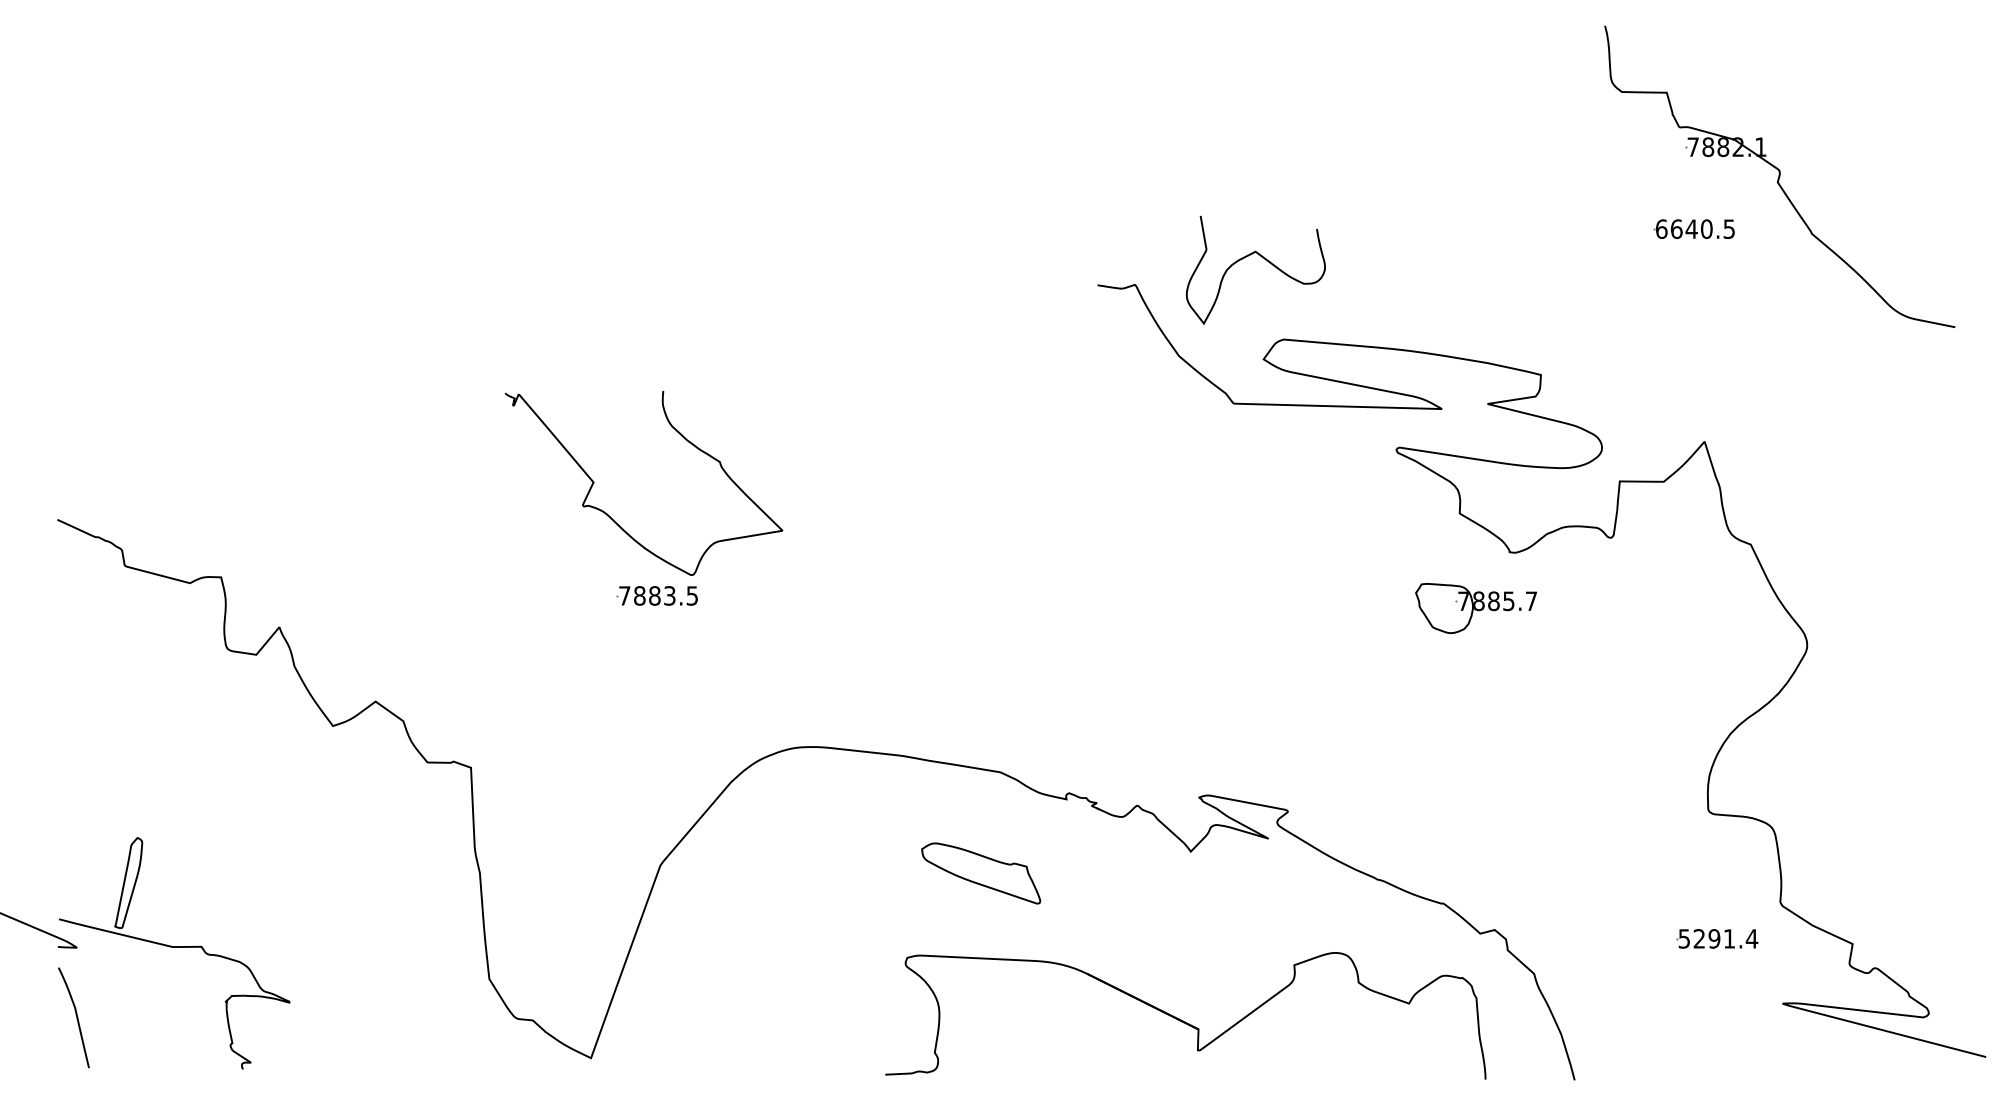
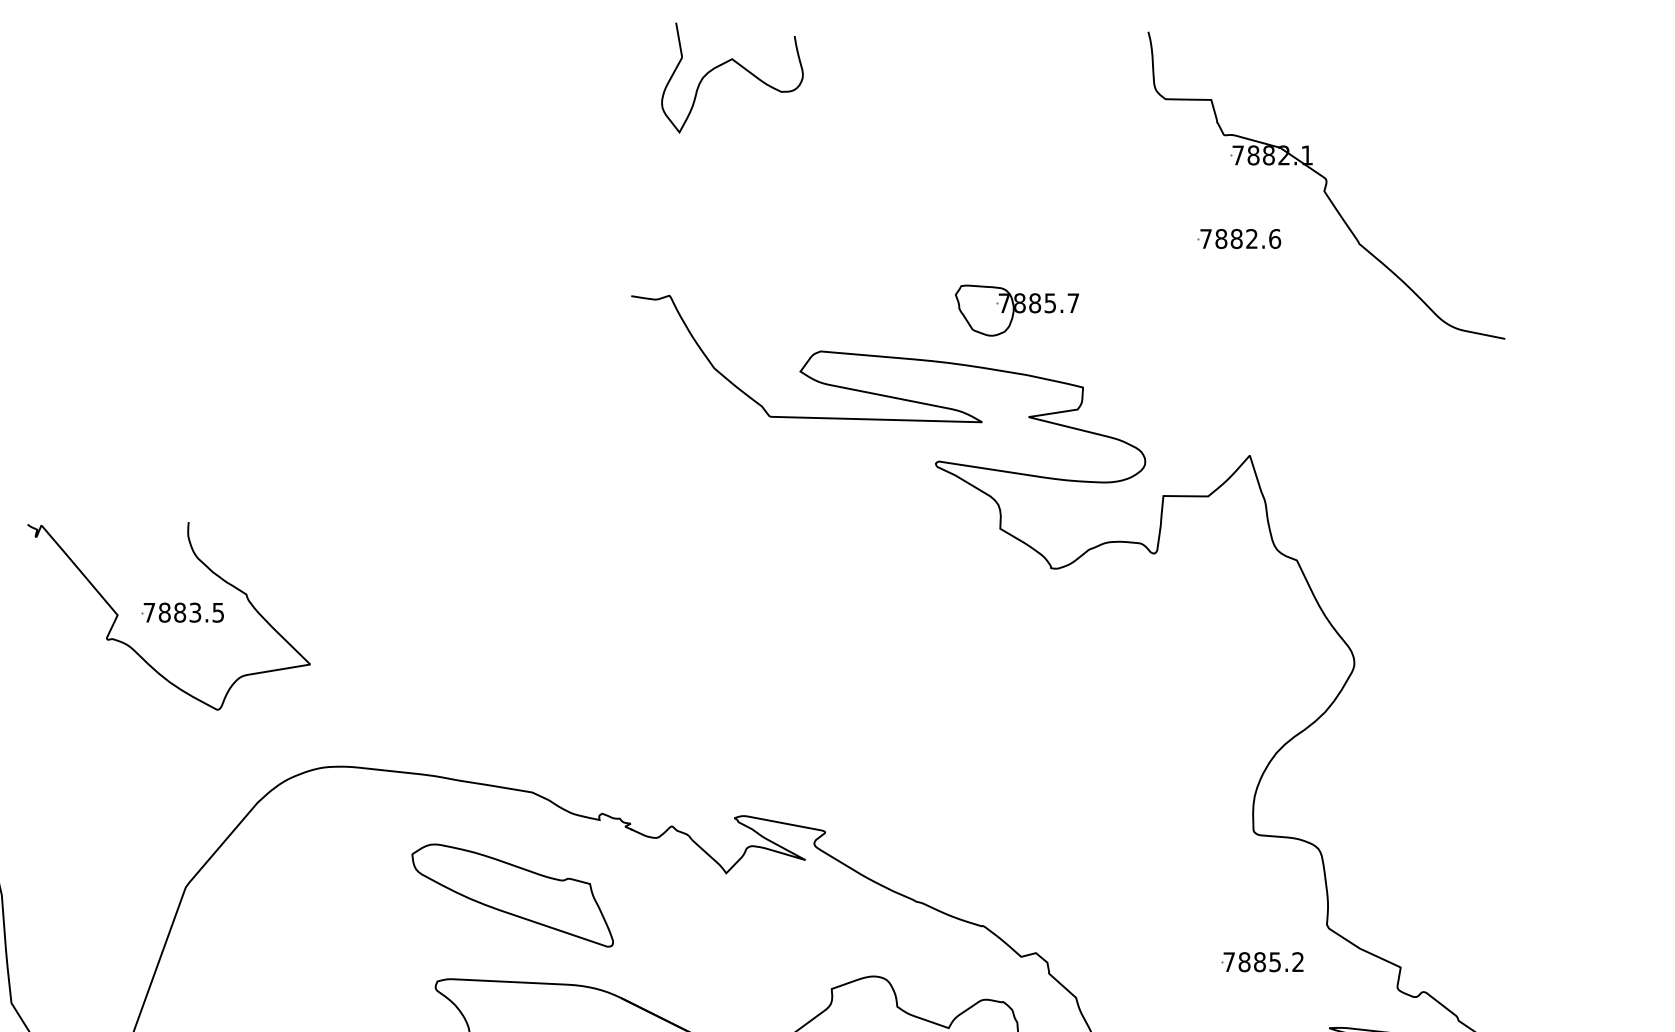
text: (1695, 229) -> (1240, 239), 6640.5 -> 7882.6
curve: (1261, 257) -> (738, 65), moved
curve: (610, 516) -> (134, 649), moved
part: (1475, 608) -> (1016, 310), moved
part: (980, 873) -> (511, 895), size x1.67
text: (1718, 938) -> (1263, 961), 5291.4 -> 7885.2

